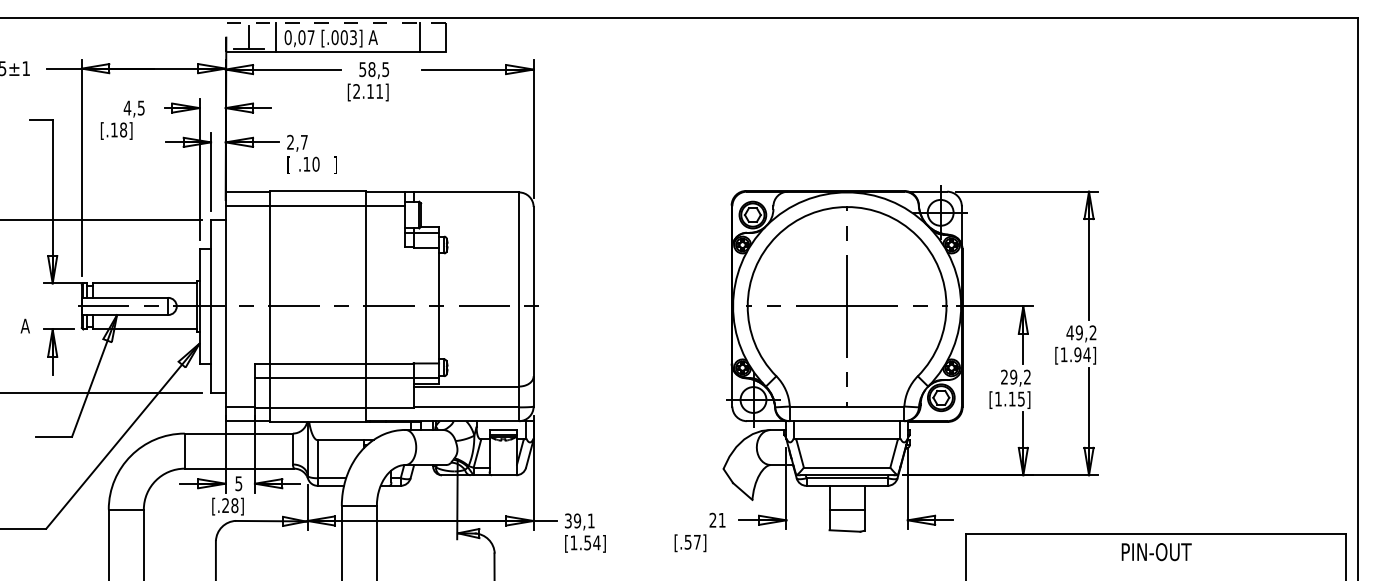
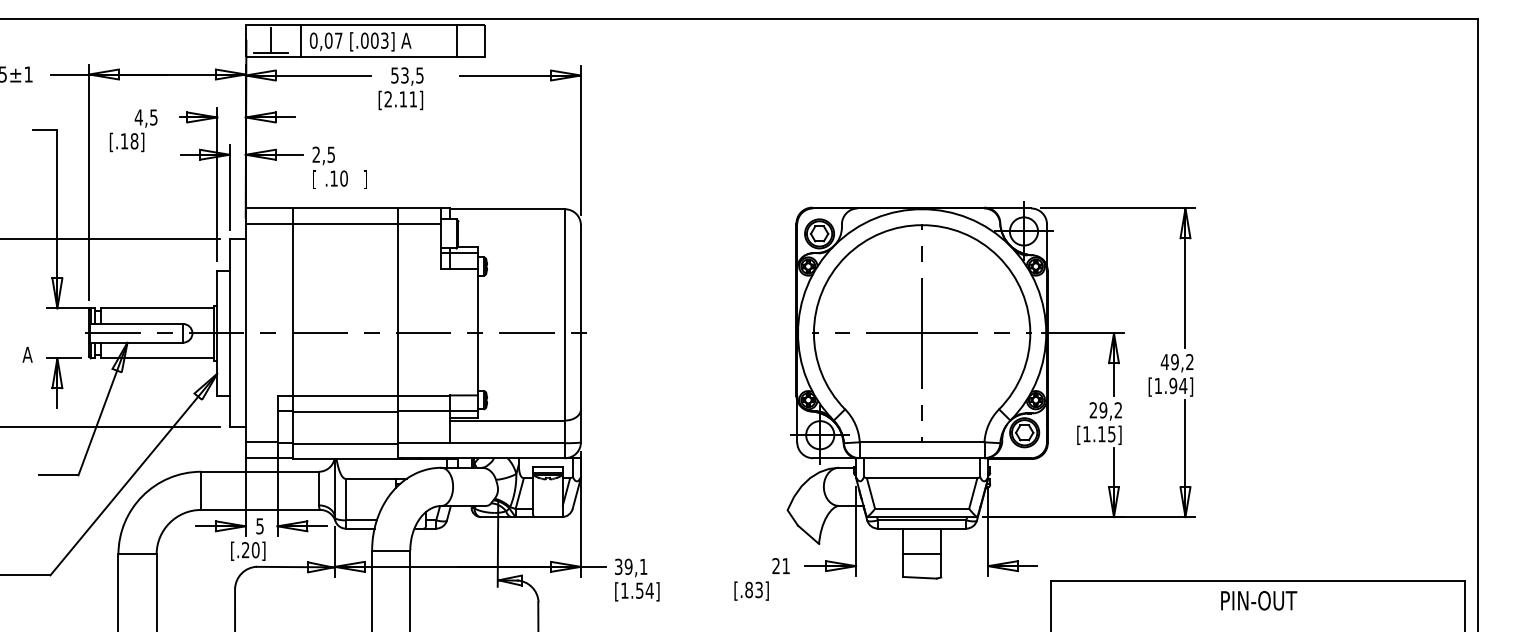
line: (321, 22) -> (349, 24), dashed -> solid
text: (371, 69) -> (404, 75), 58,5 -> 53,5
text: (303, 142) -> (330, 154), 2,7 -> 2,5
text: (234, 505) -> (255, 549), [.28] -> [.20]
text: (692, 541) -> (753, 589), [.57] -> [.83]

